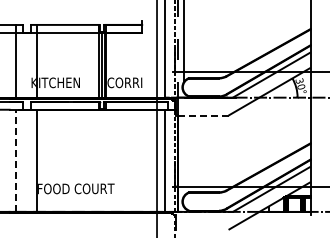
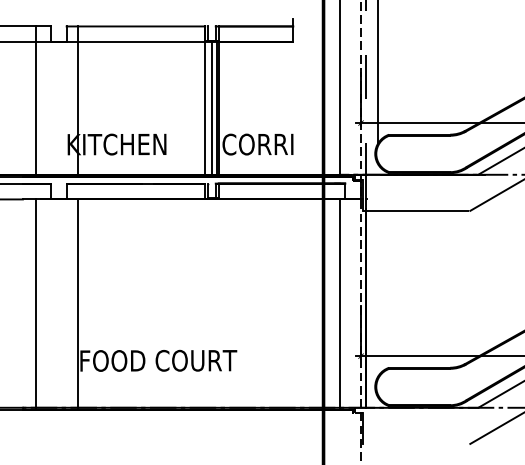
line: (201, 115) -> (414, 211), dashed -> solid
line: (15, 160) -> (34, 302), dashed -> solid

